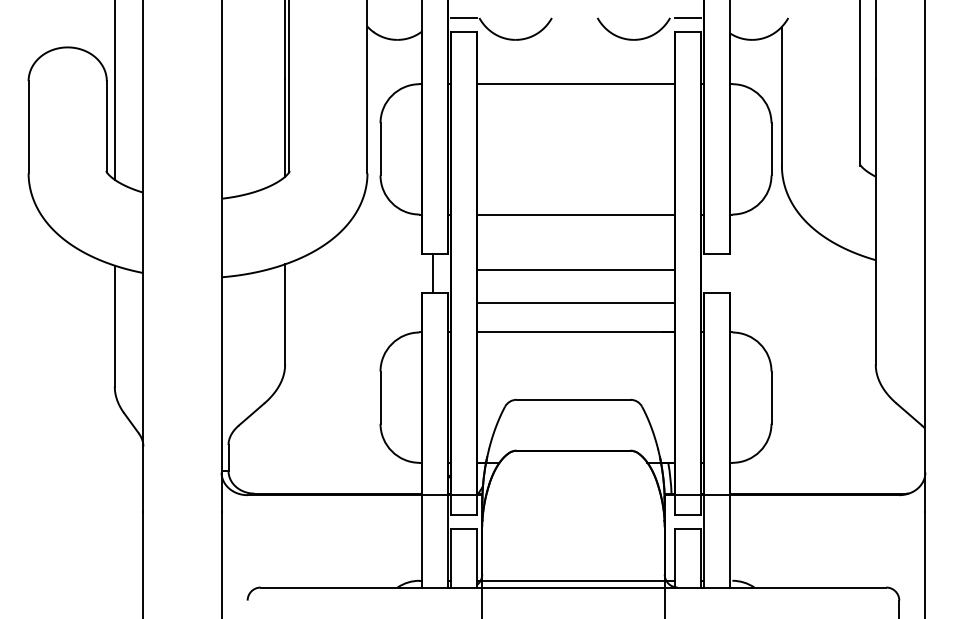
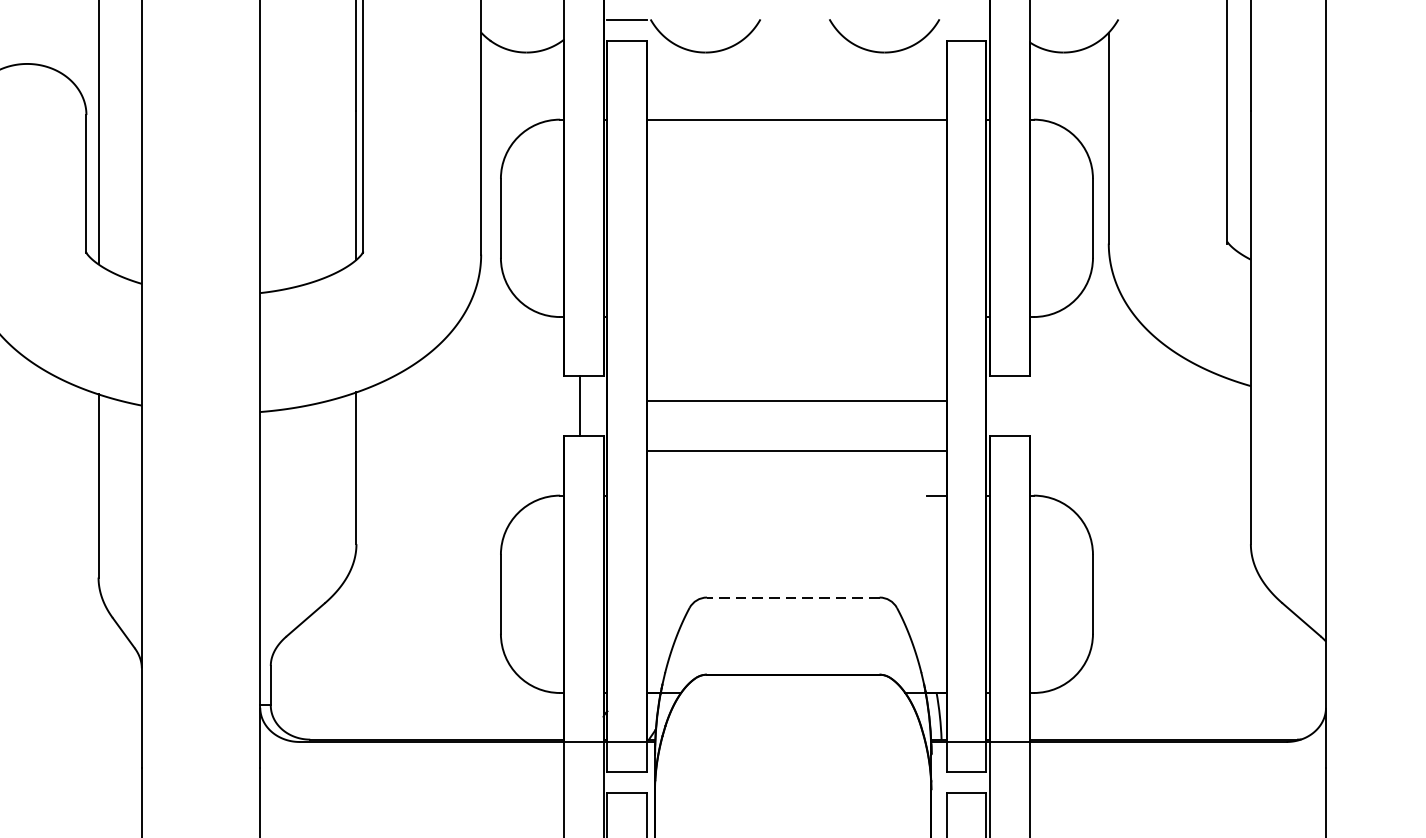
line: (688, 18) -> (967, 20), removed
line: (575, 214) -> (796, 316), removed
line: (575, 332) -> (796, 495), removed
line: (573, 399) -> (793, 597), solid -> dashed

